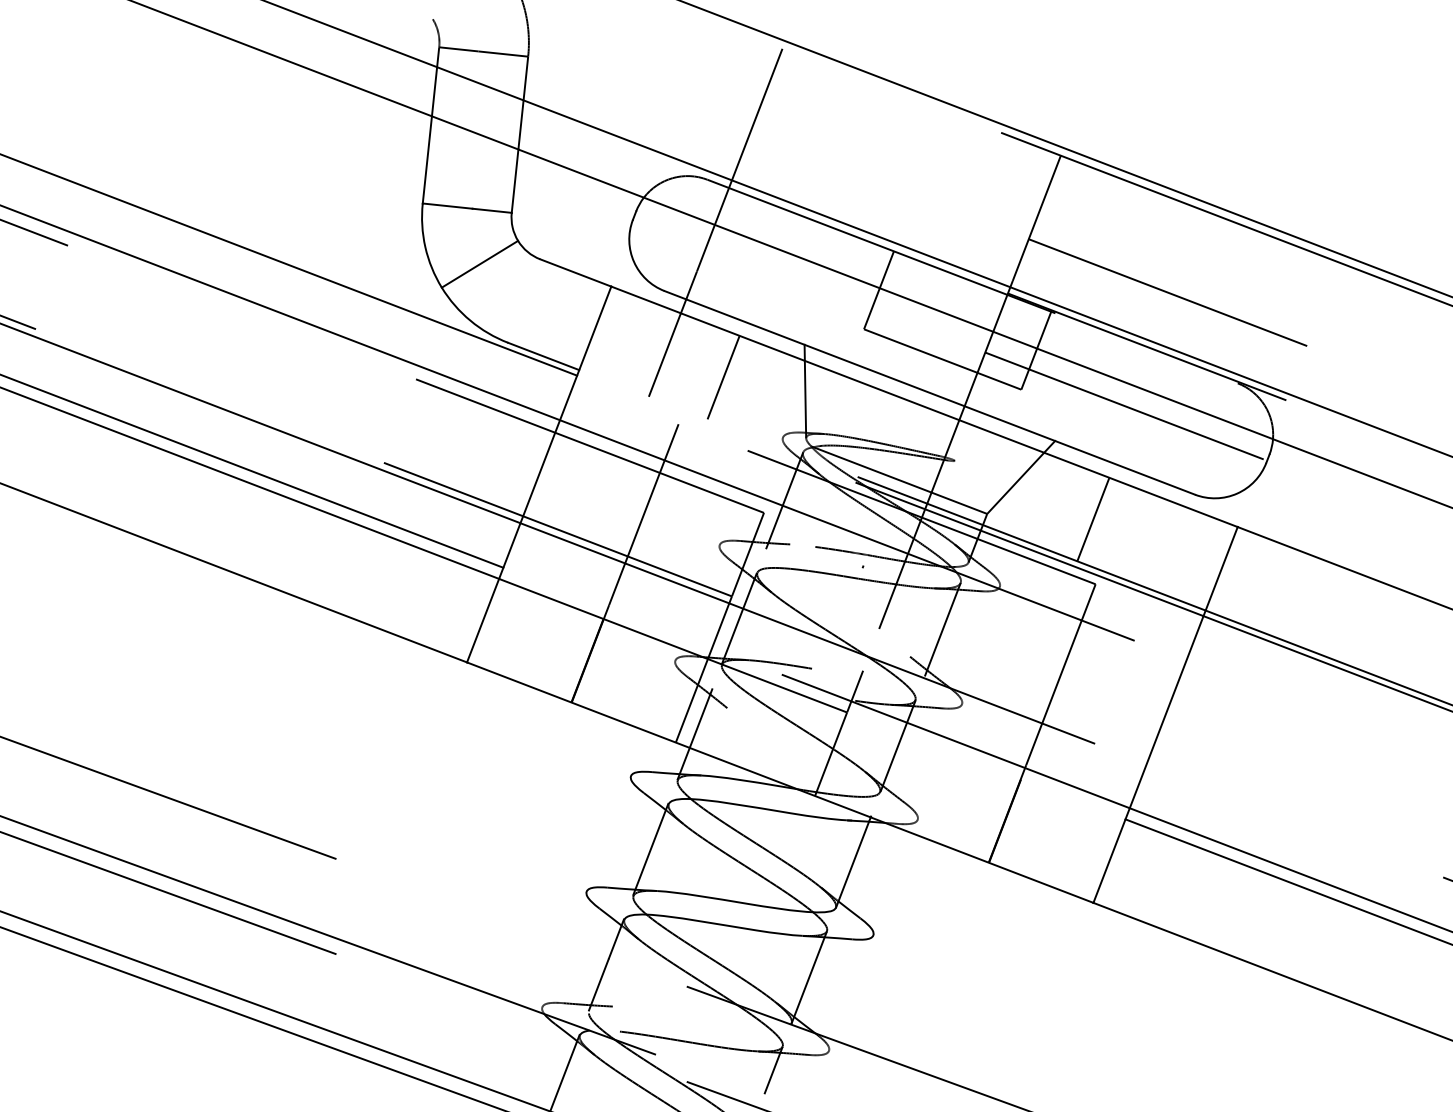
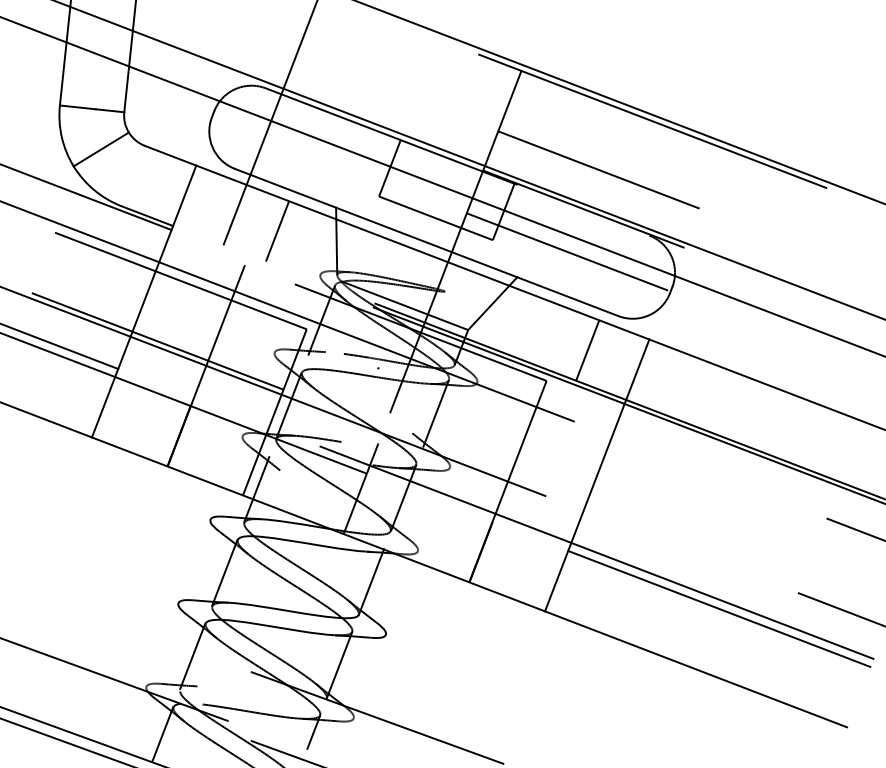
line: (1093, 519) -> (587, 350), moved

